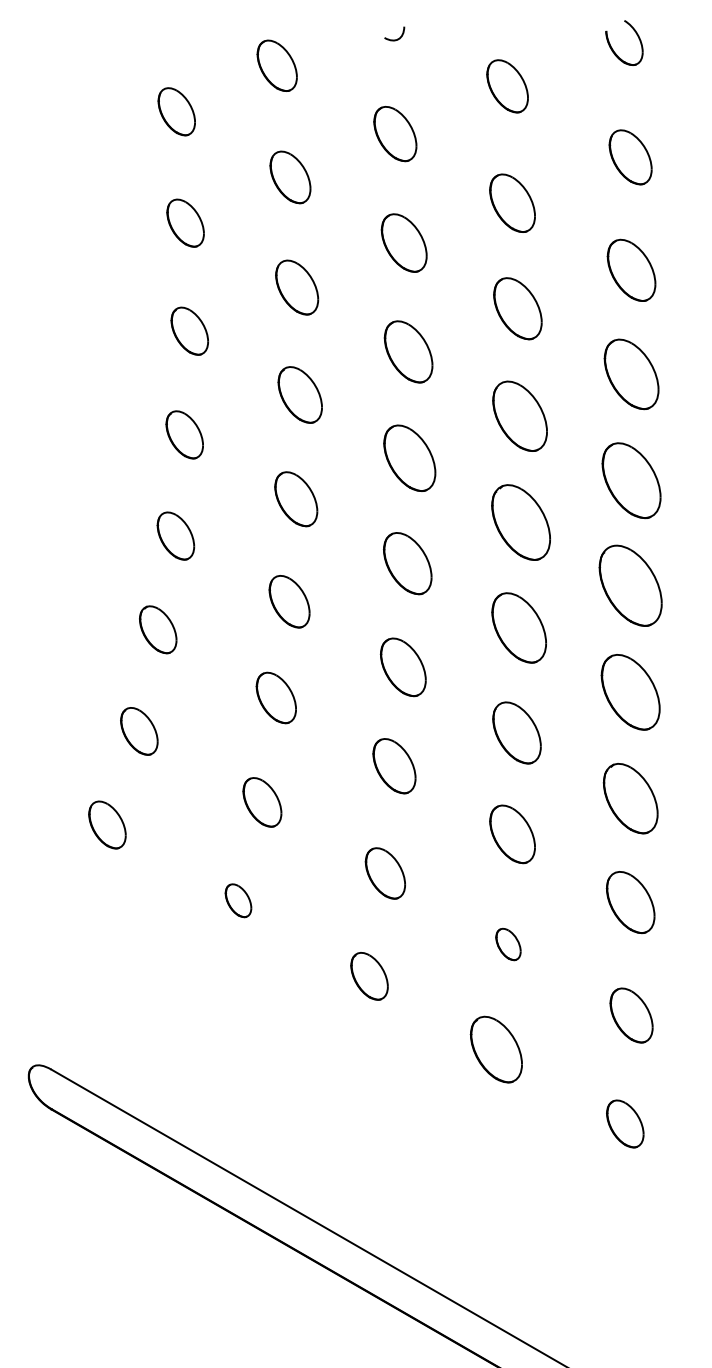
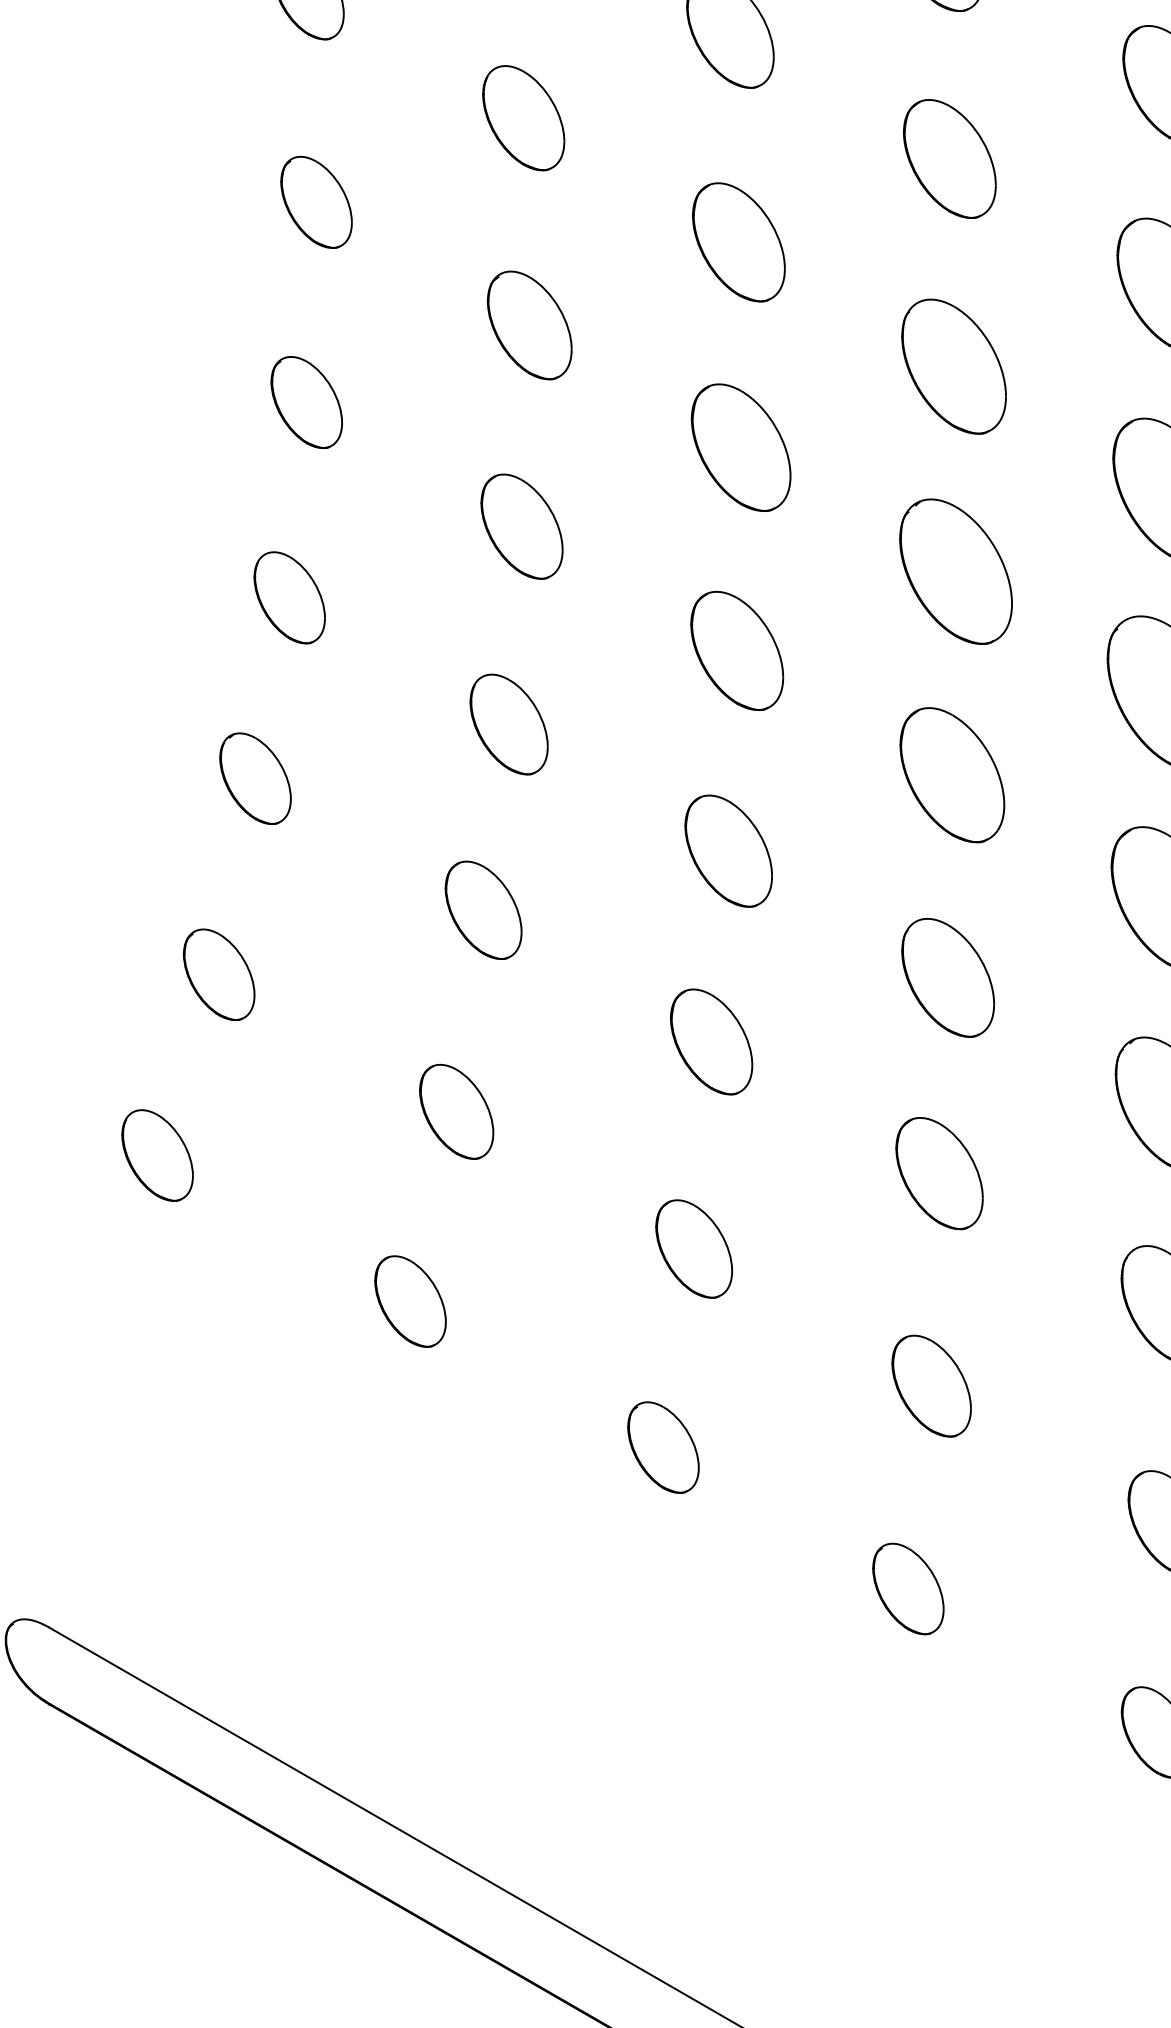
part: (238, 900) -> (410, 1301), size x1.43
part: (508, 944) -> (931, 1386), size x1.67
part: (496, 1049) -> (908, 1588), size x0.71

